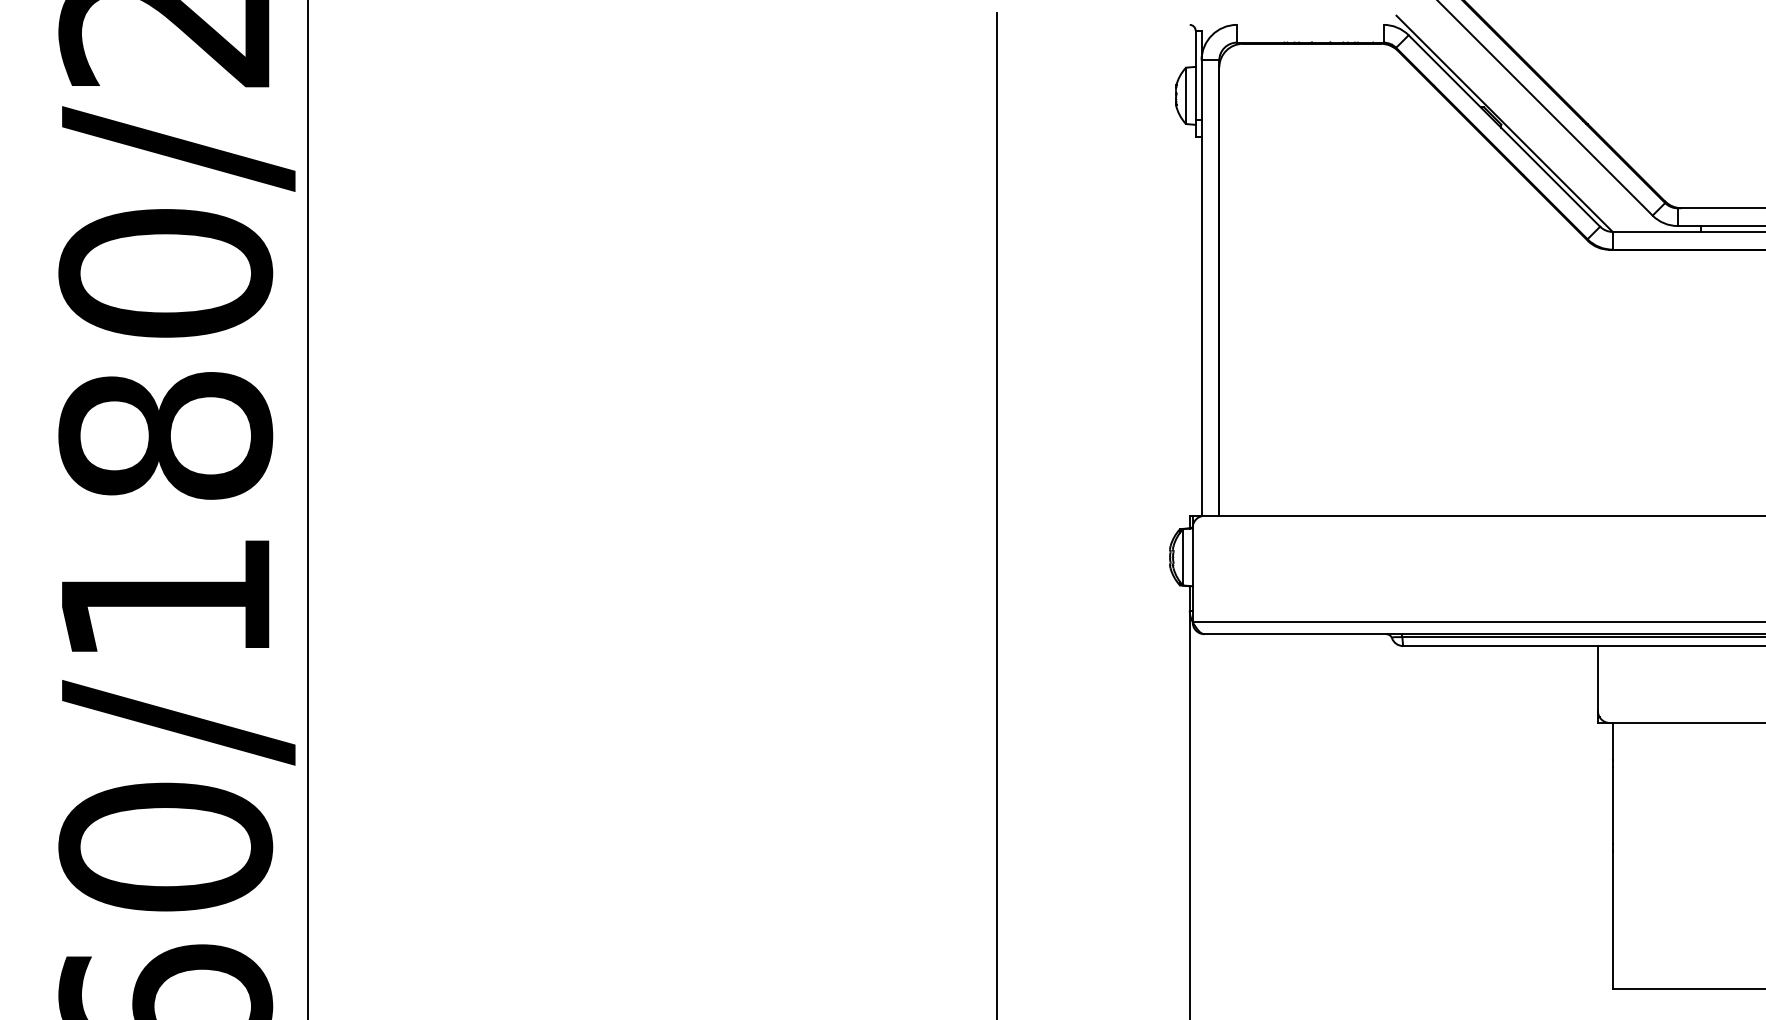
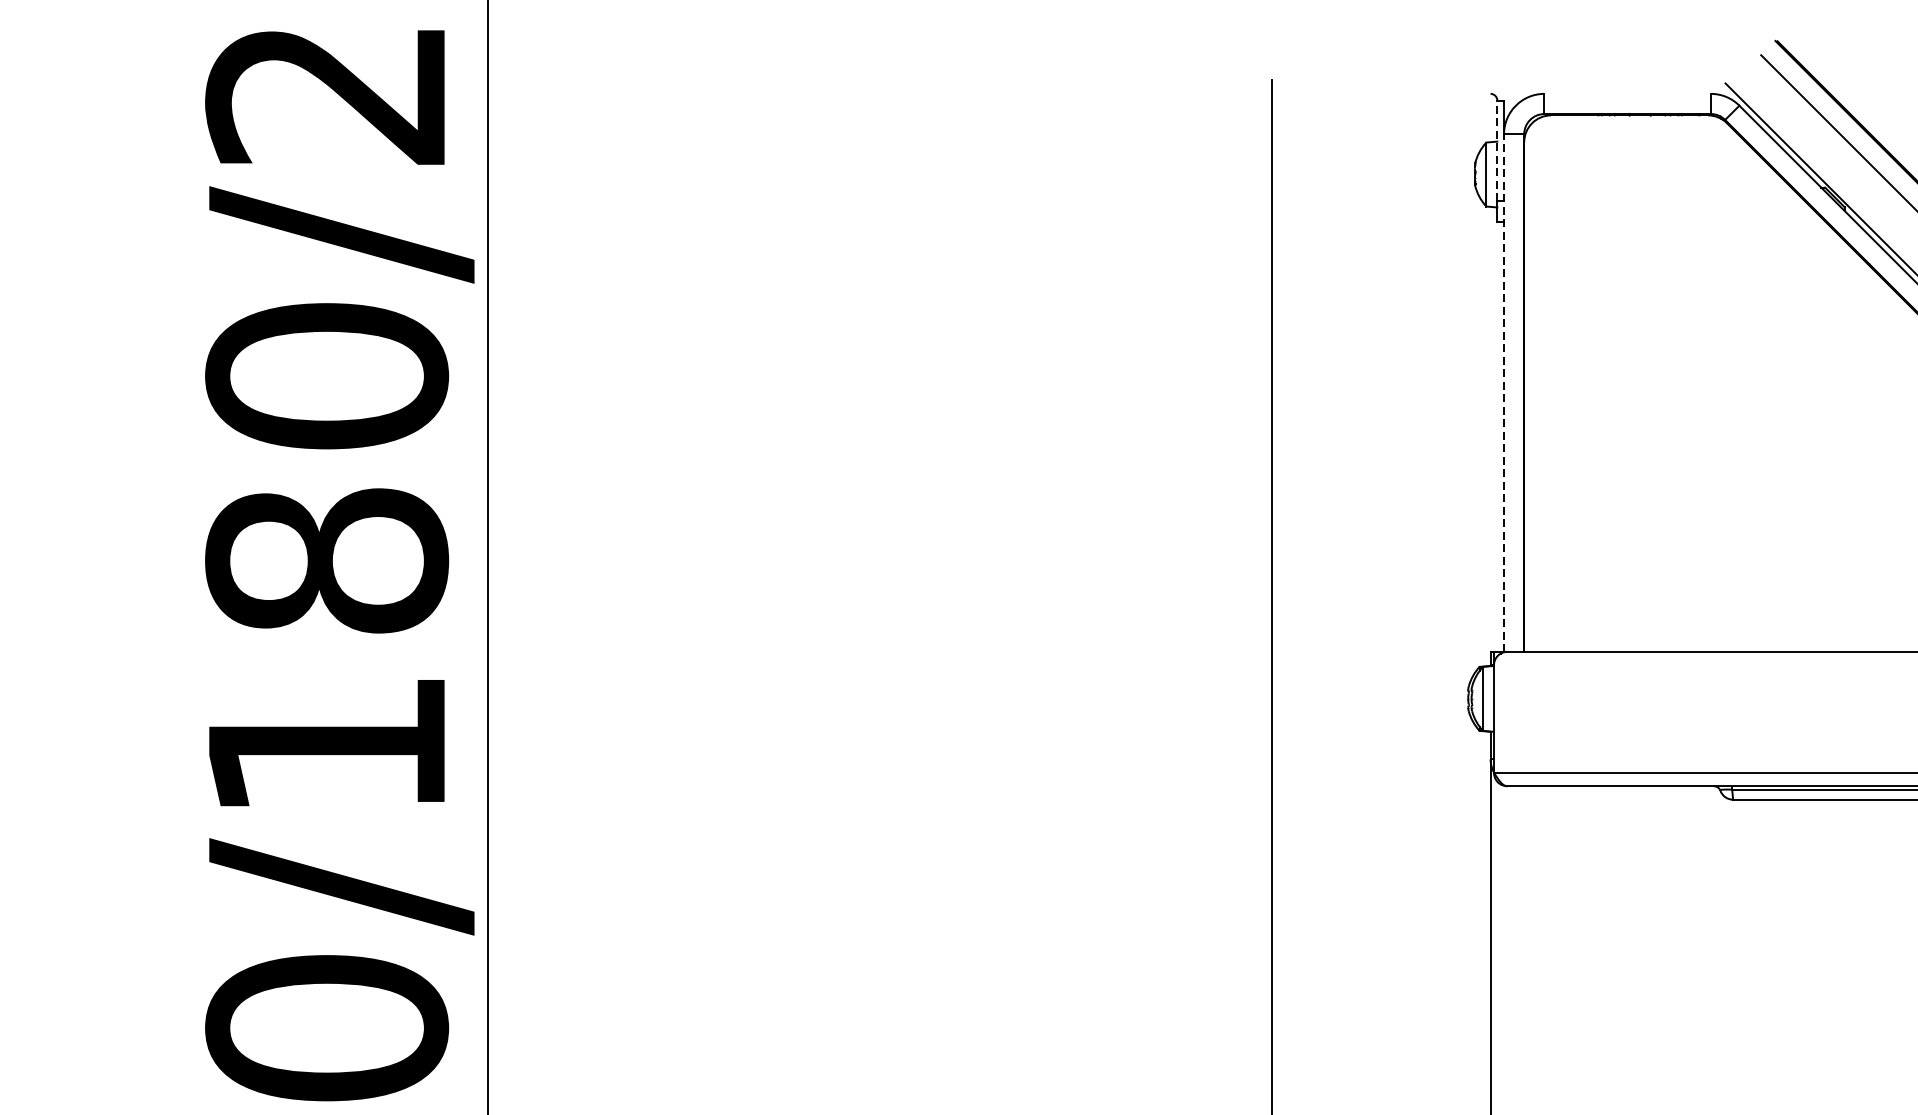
line: (1195, 74) -> (1497, 150), solid -> dashed
line: (1201, 288) -> (1503, 393), solid -> dashed

